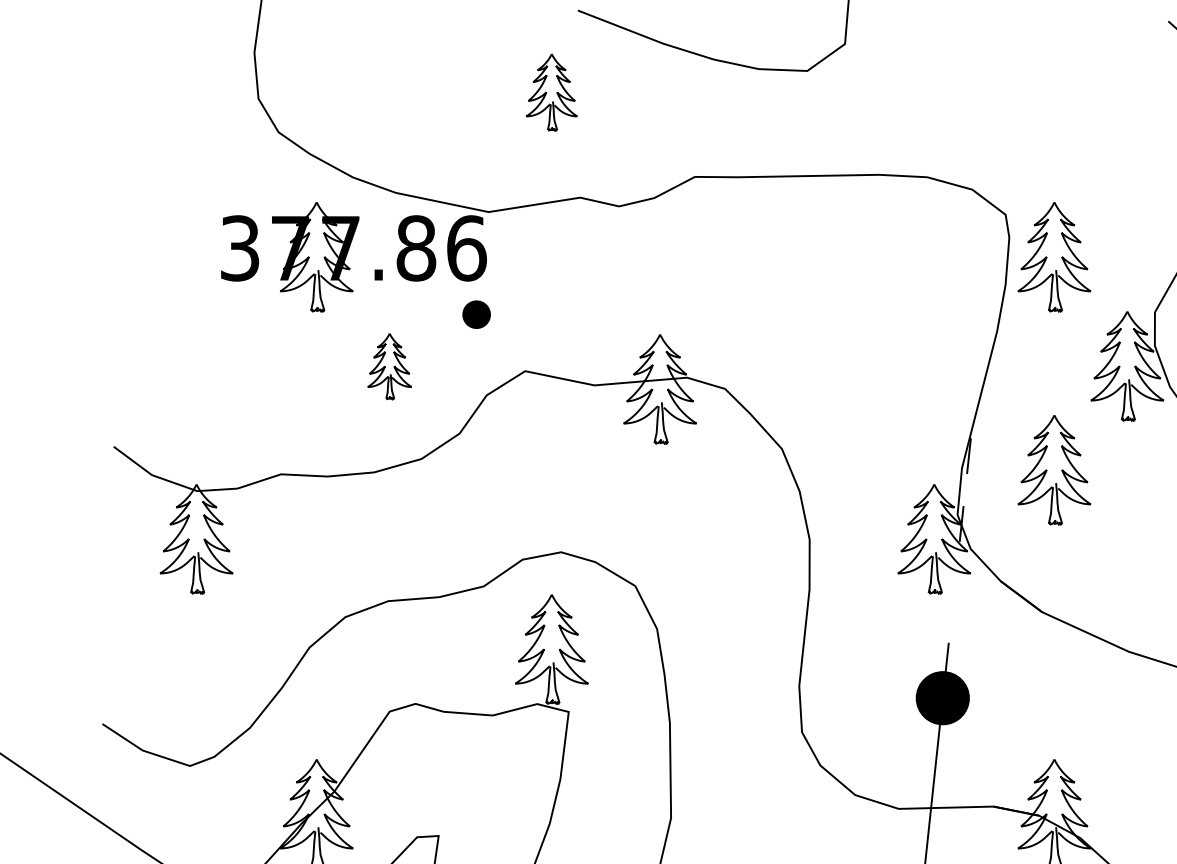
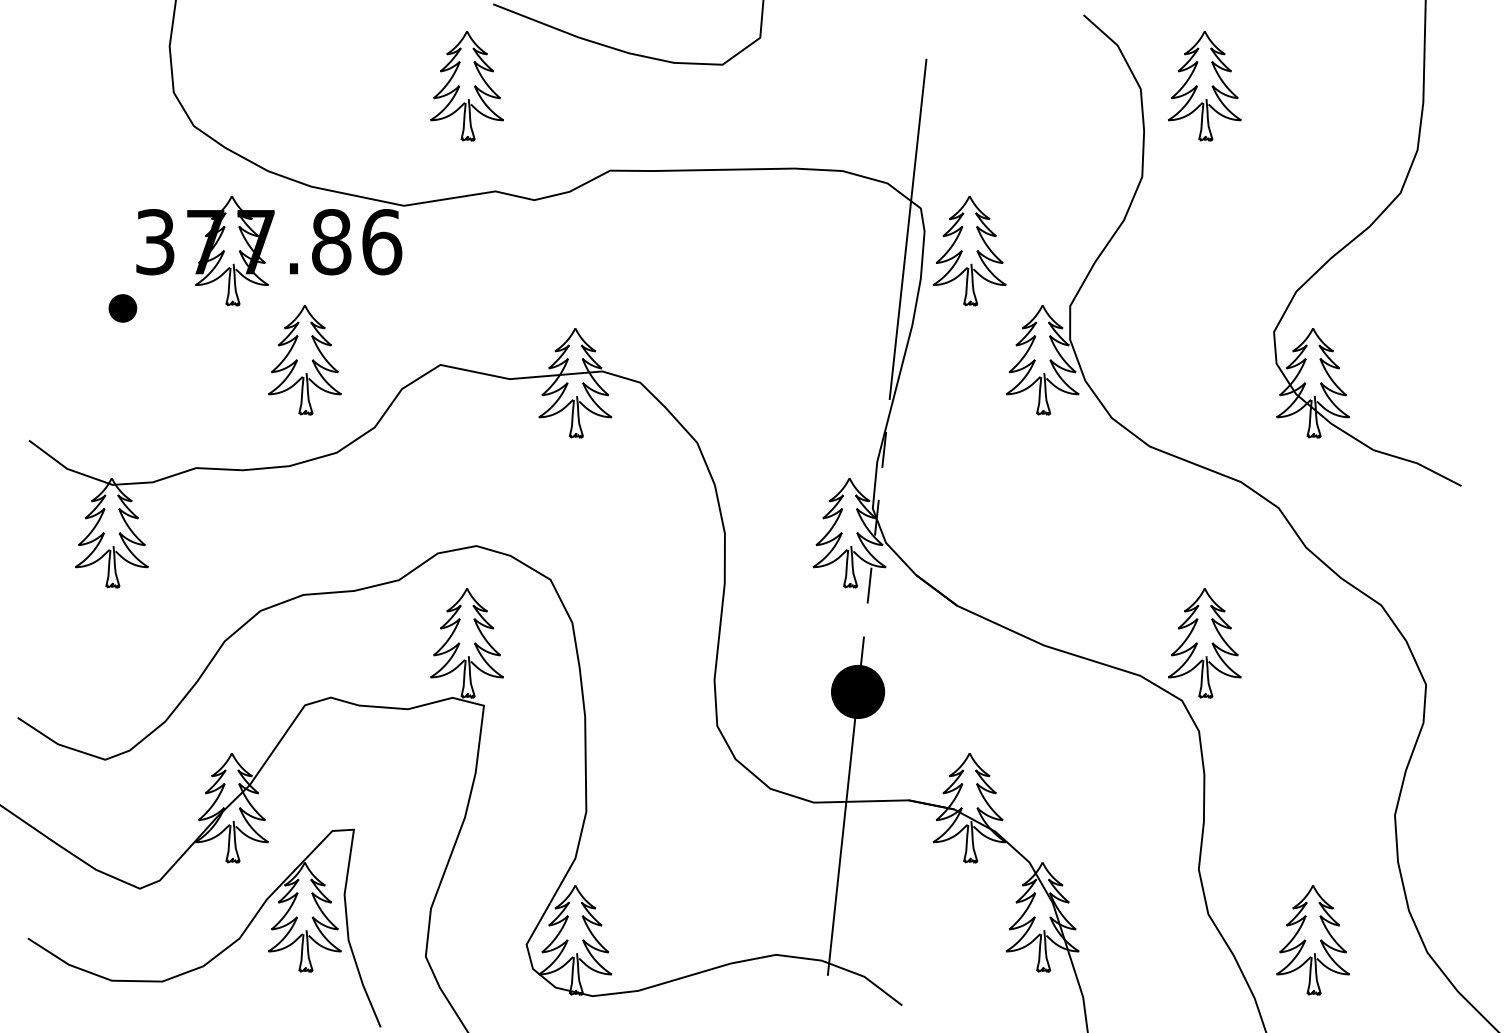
part: (551, 92) -> (466, 86), size x1.43
line: (992, 235) -> (907, 229), added
part: (476, 314) -> (122, 308), moved
part: (389, 366) -> (304, 360), size x1.67
part: (1054, 469) -> (969, 463), removed
line: (954, 591) -> (869, 585), added

